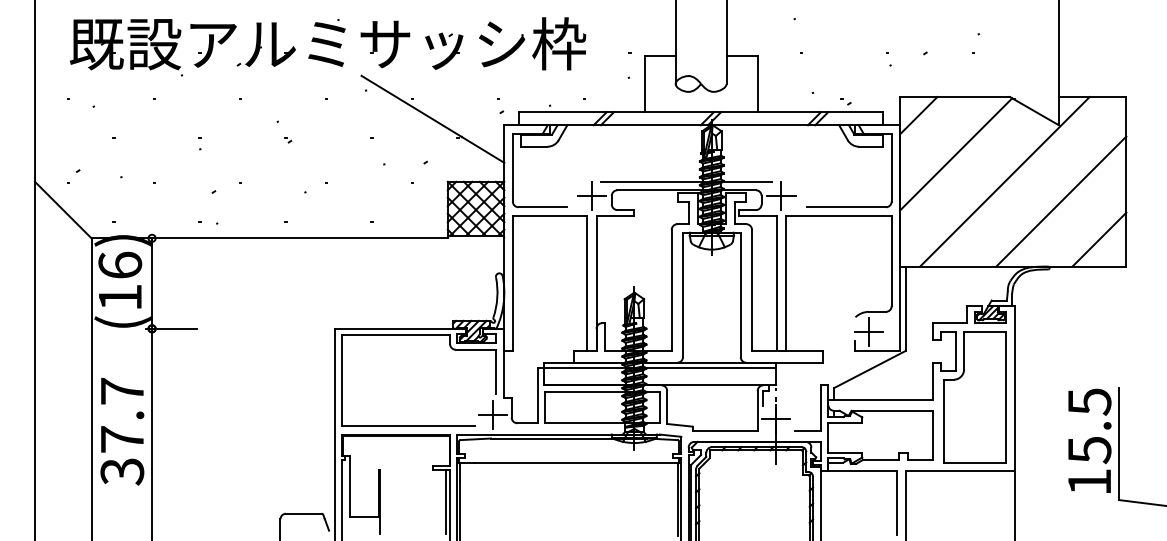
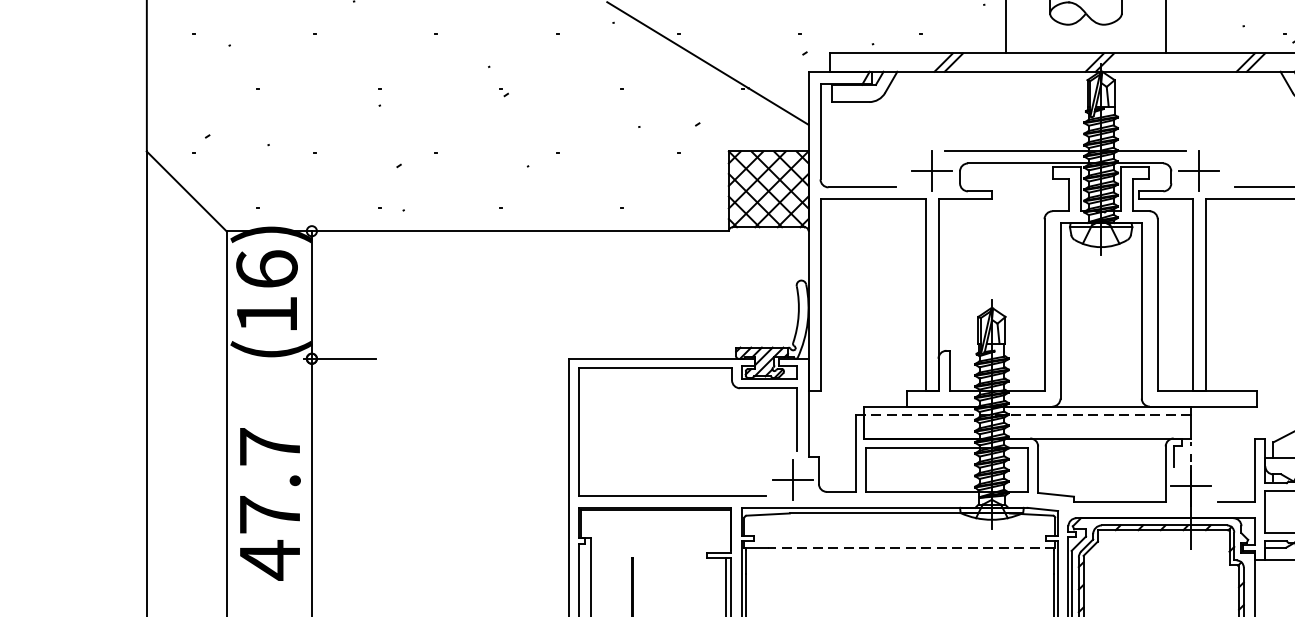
line: (659, 368) -> (1027, 414), solid -> dashed
line: (576, 462) -> (910, 547), solid -> dashed
text: (122, 471) -> (270, 559), 37.7 -> 47.7

